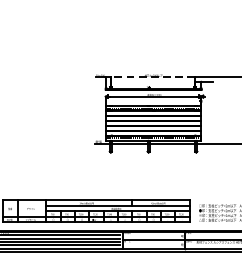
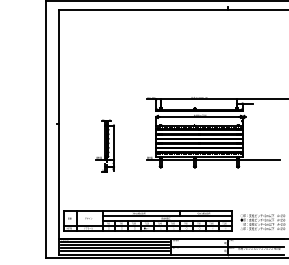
line: (152, 77) -> (198, 99), dashed -> solid
part: (48, 128) -> (104, 145), added

